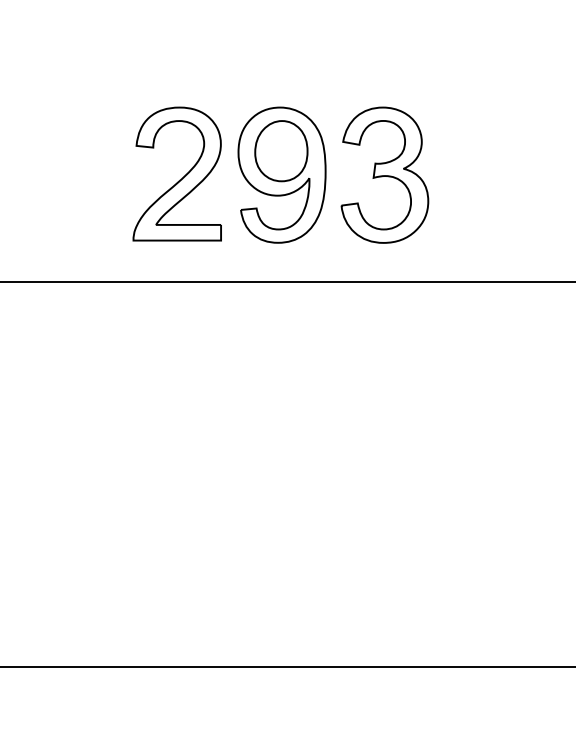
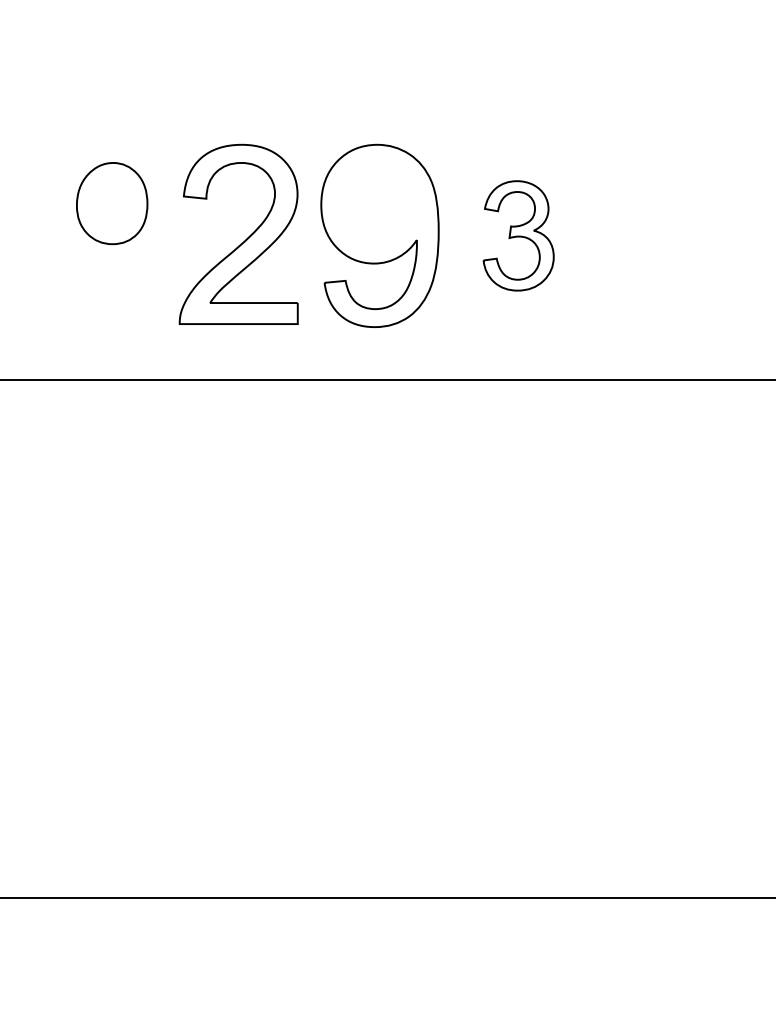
part: (281, 151) -> (112, 204), moved
part: (384, 174) -> (518, 235), size x0.6

